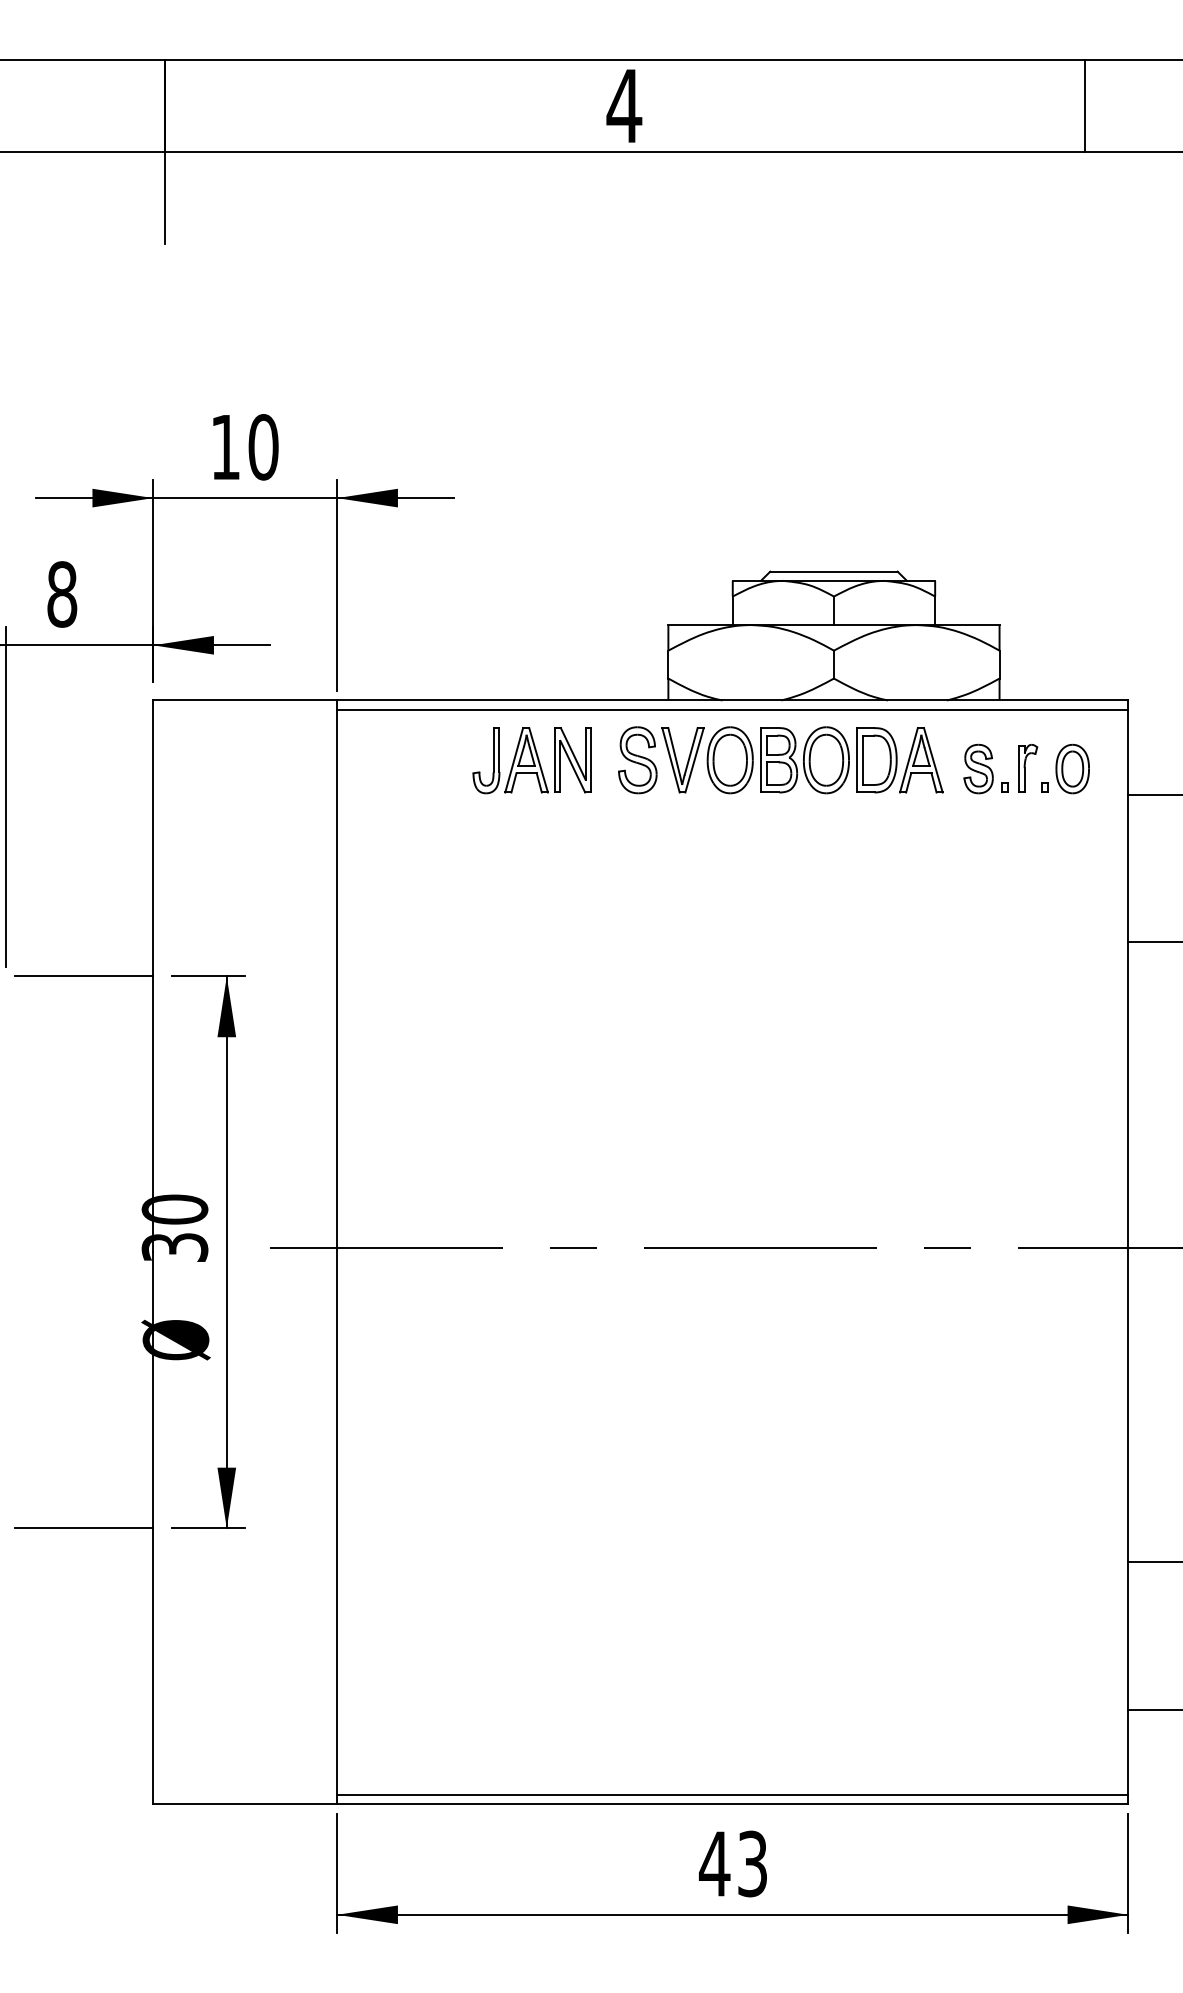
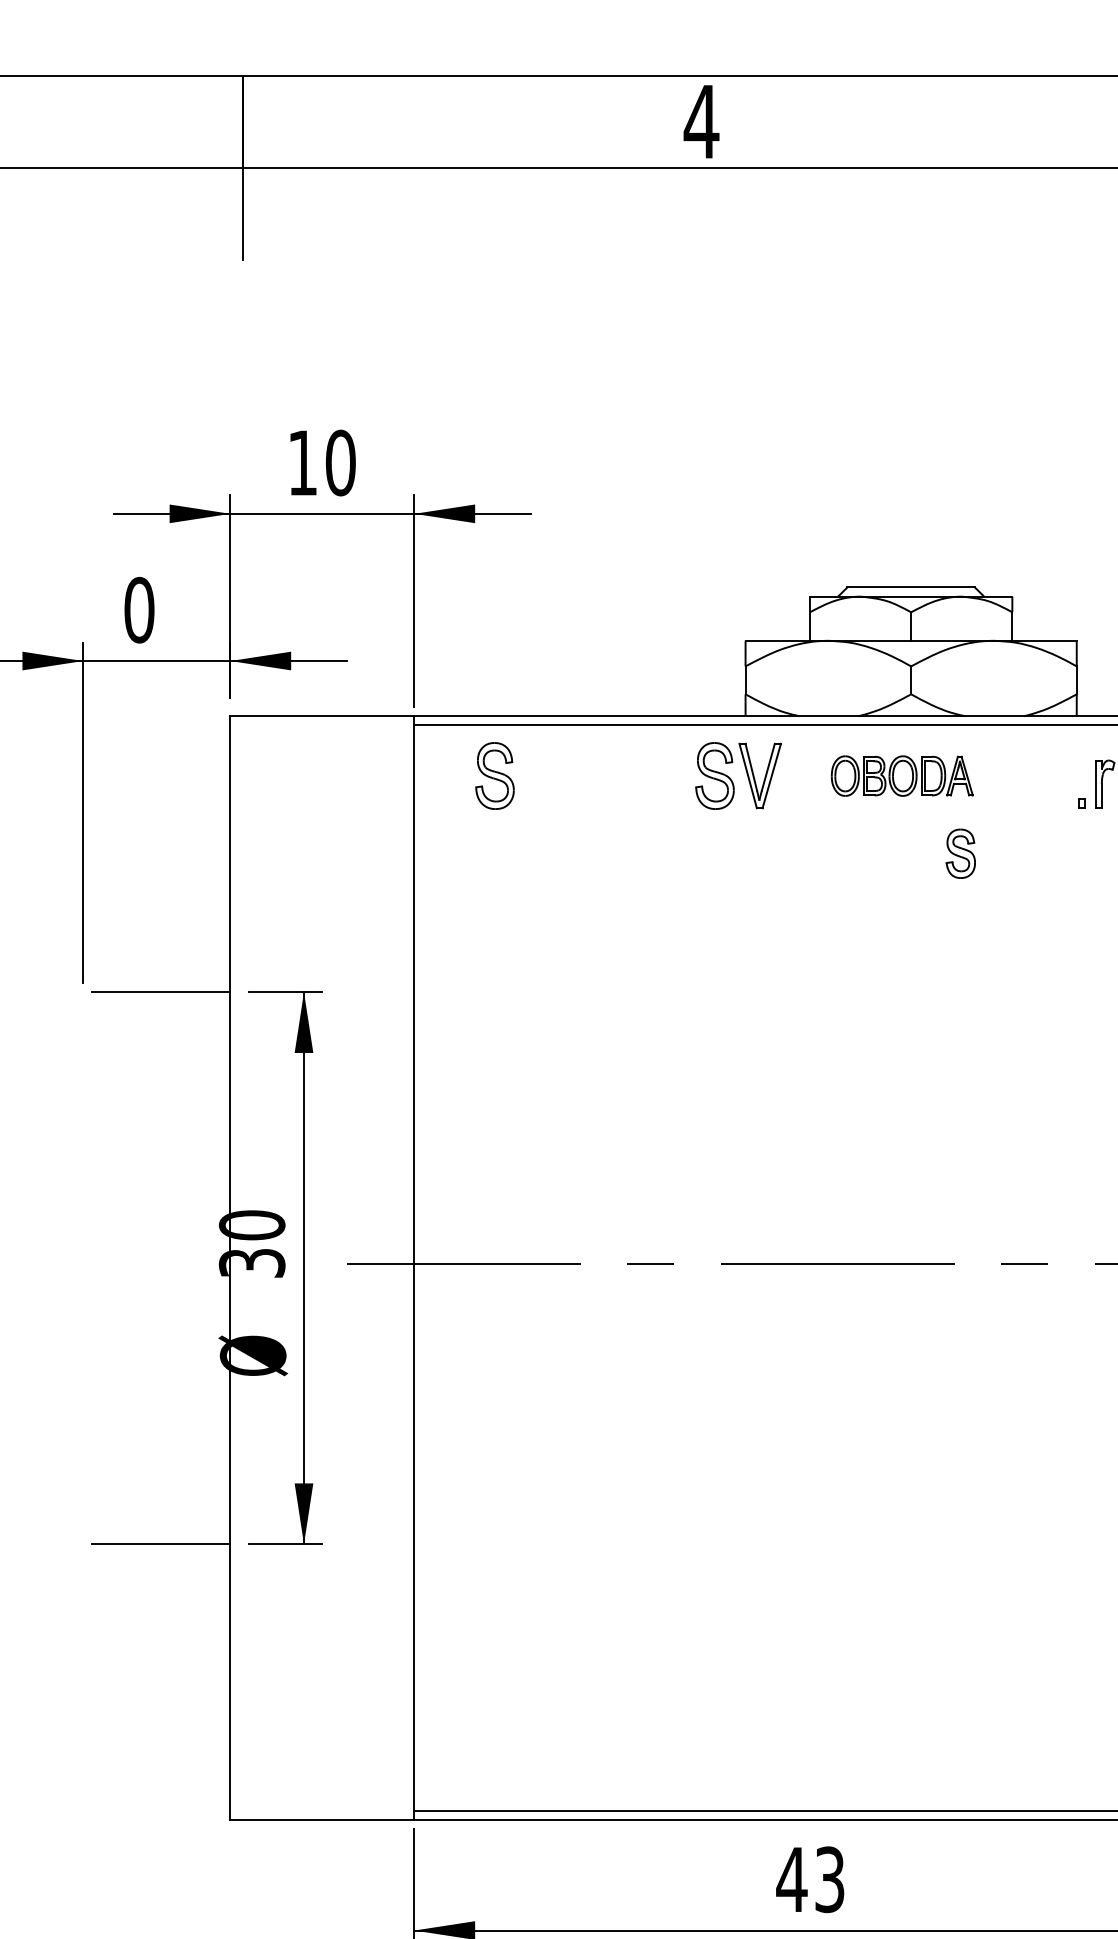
text: (62, 594) -> (139, 610), 8 -> 0
part: (417, 760) -> (494, 776), added
part: (531, 760) -> (608, 776), removed
part: (824, 760) -> (901, 776), size x0.6
part: (978, 768) -> (960, 853), moved

